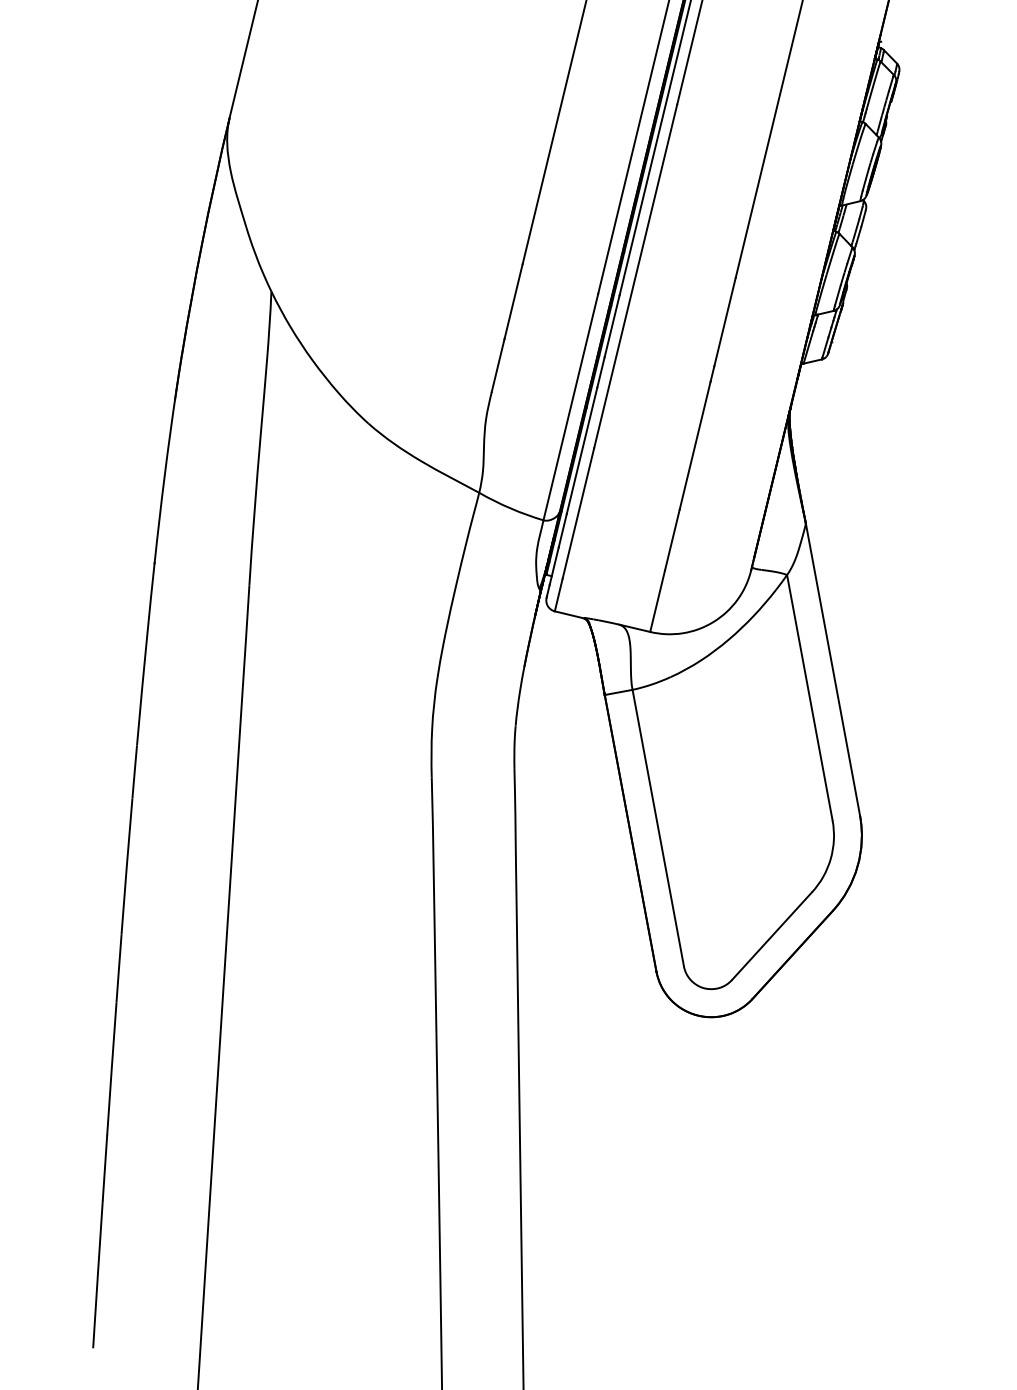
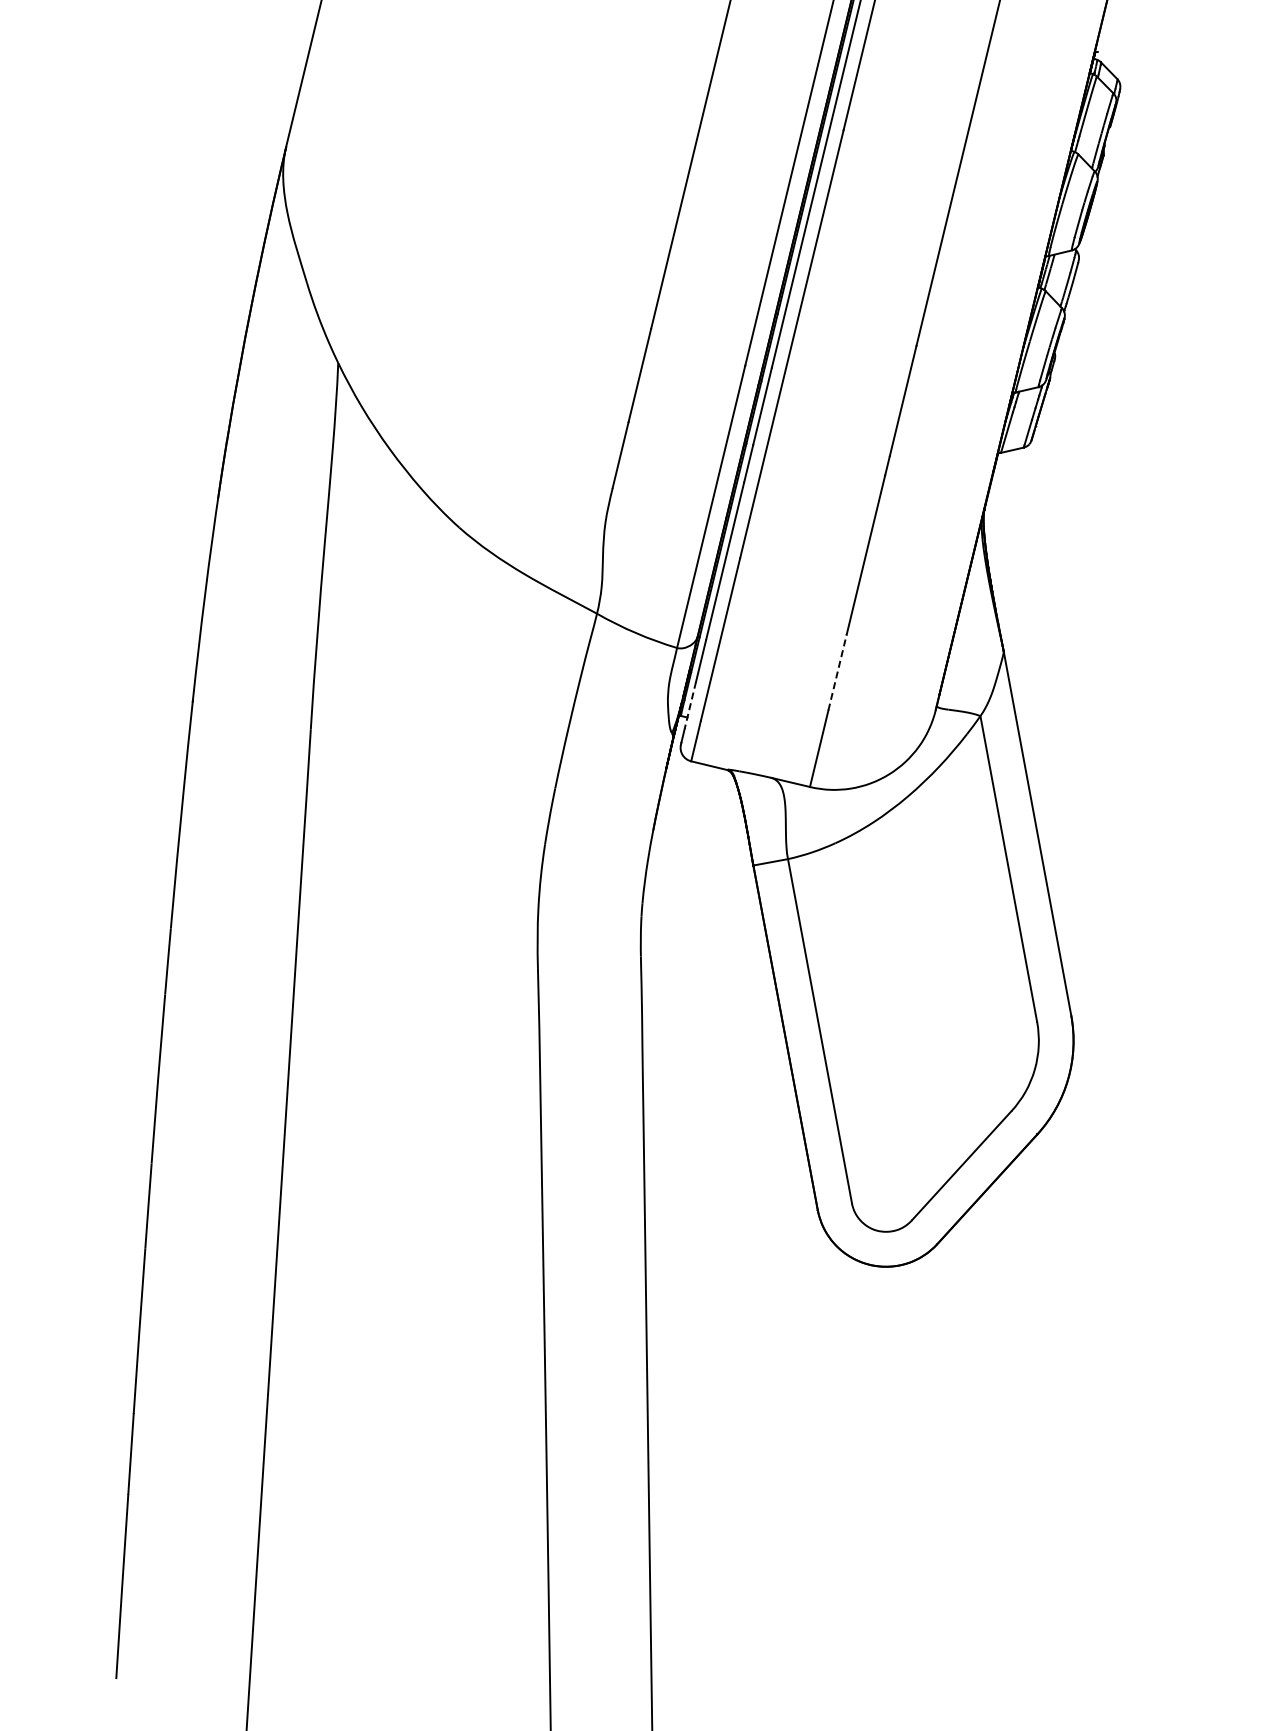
line: (672, 539) -> (837, 671), solid -> dashed
line: (554, 566) -> (690, 705), solid -> dashed

